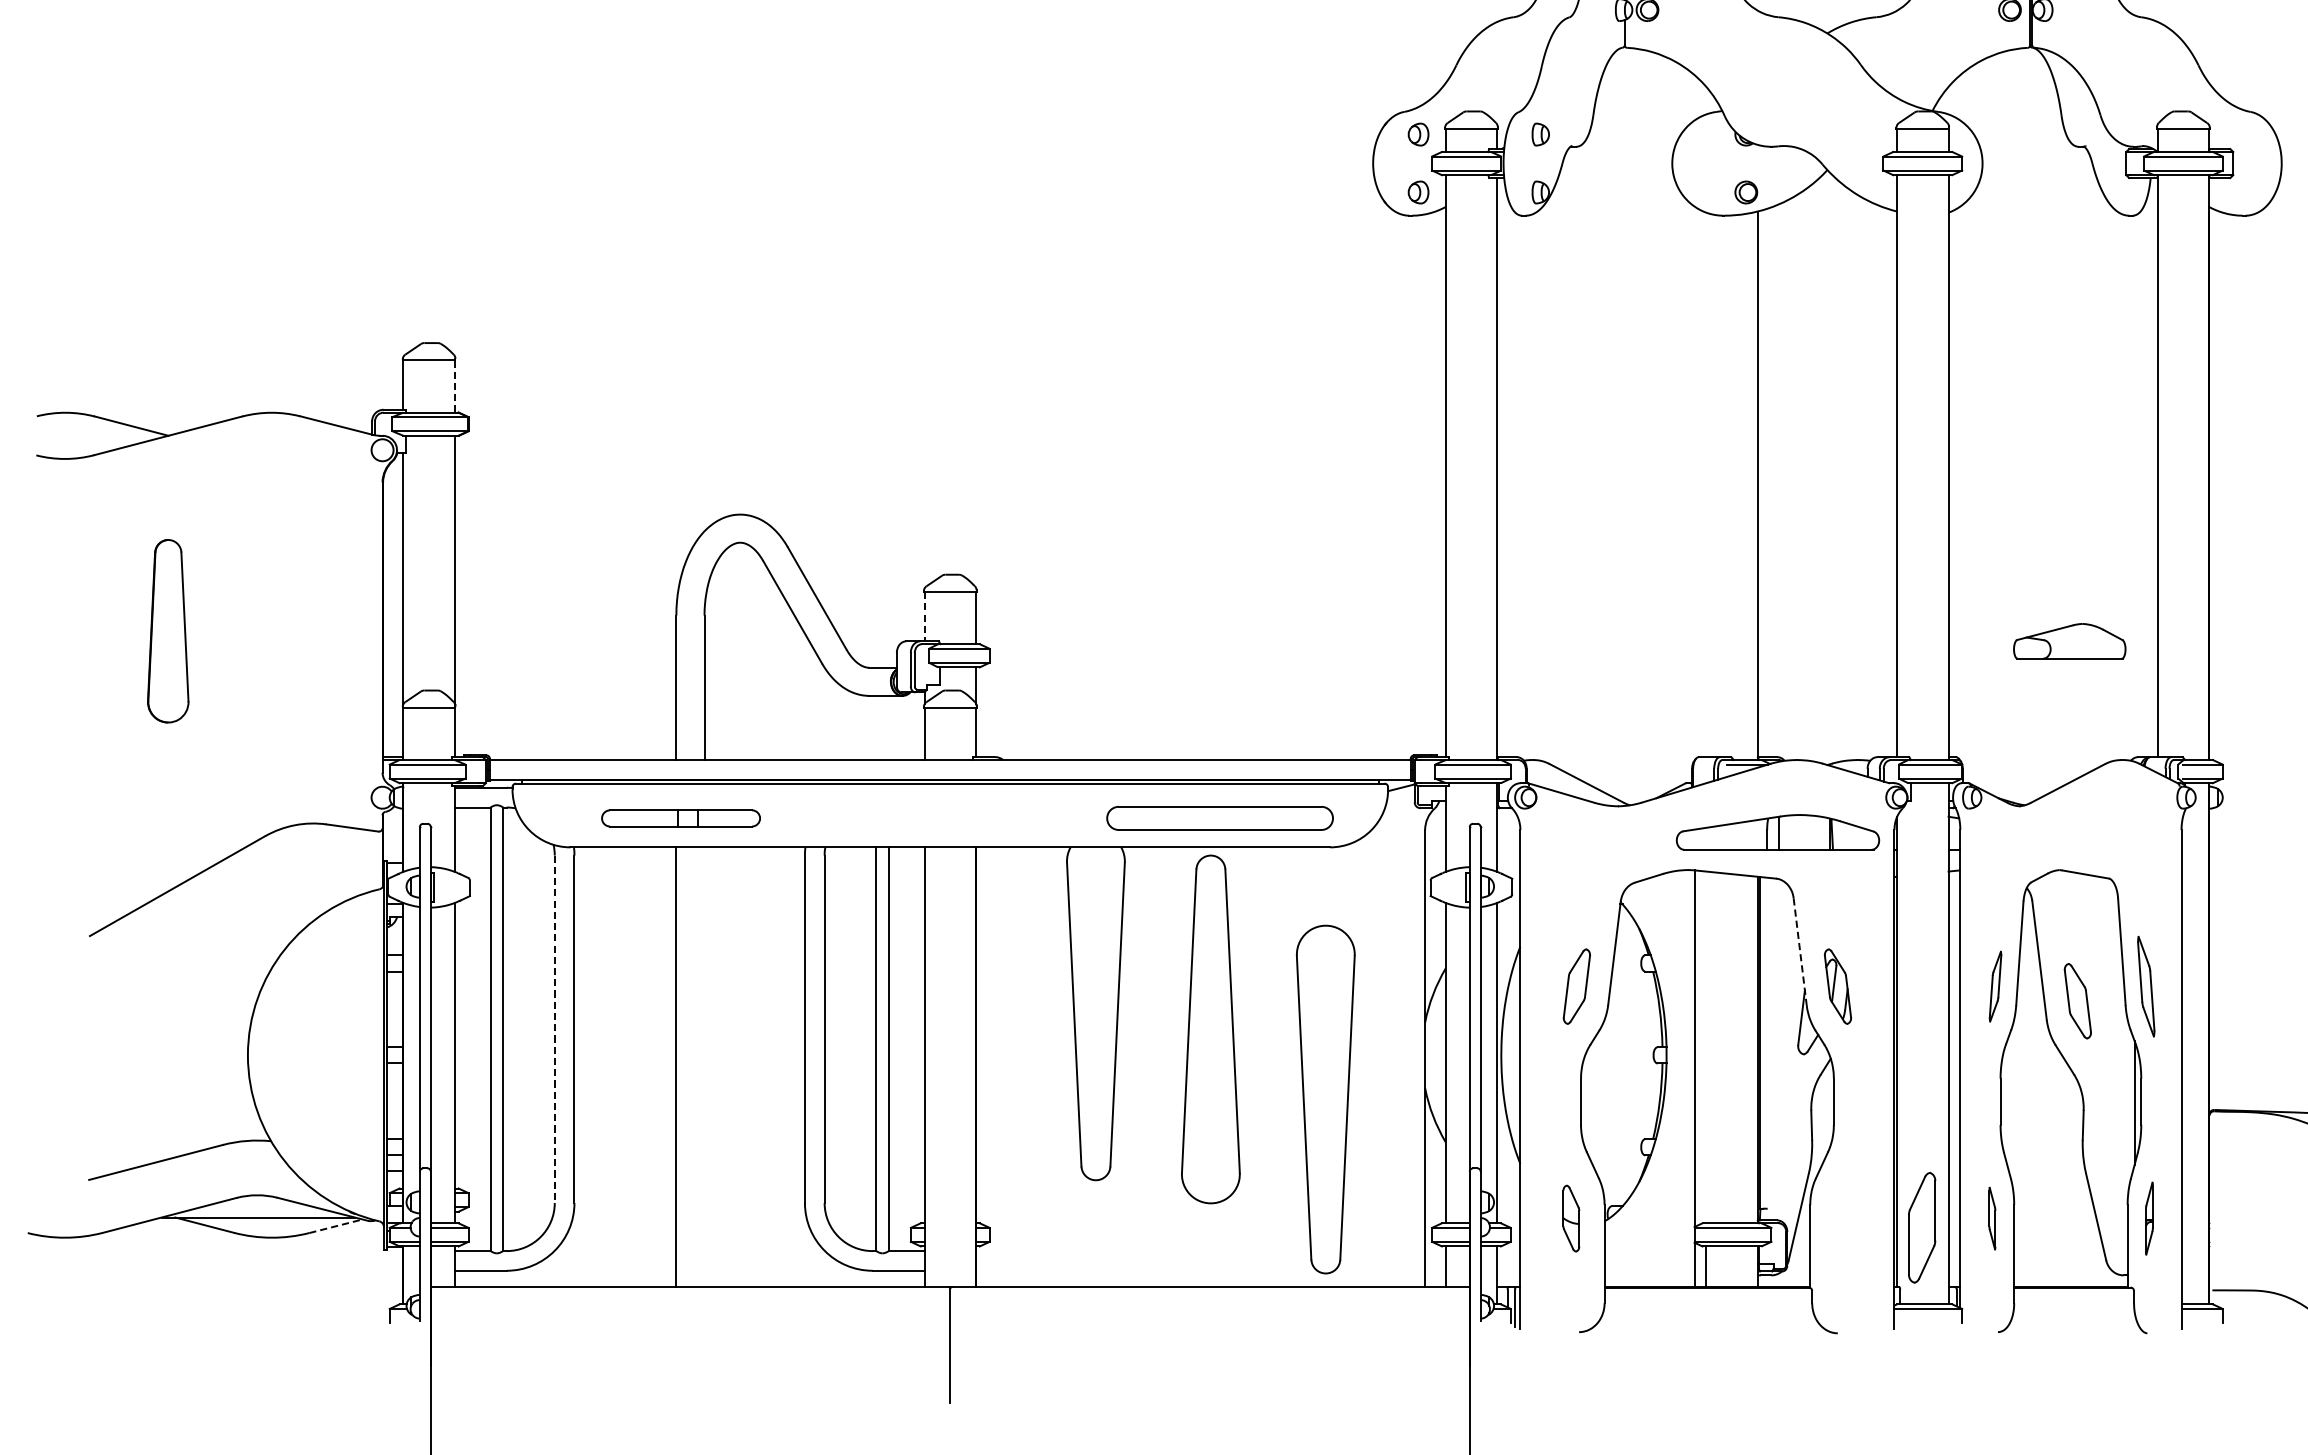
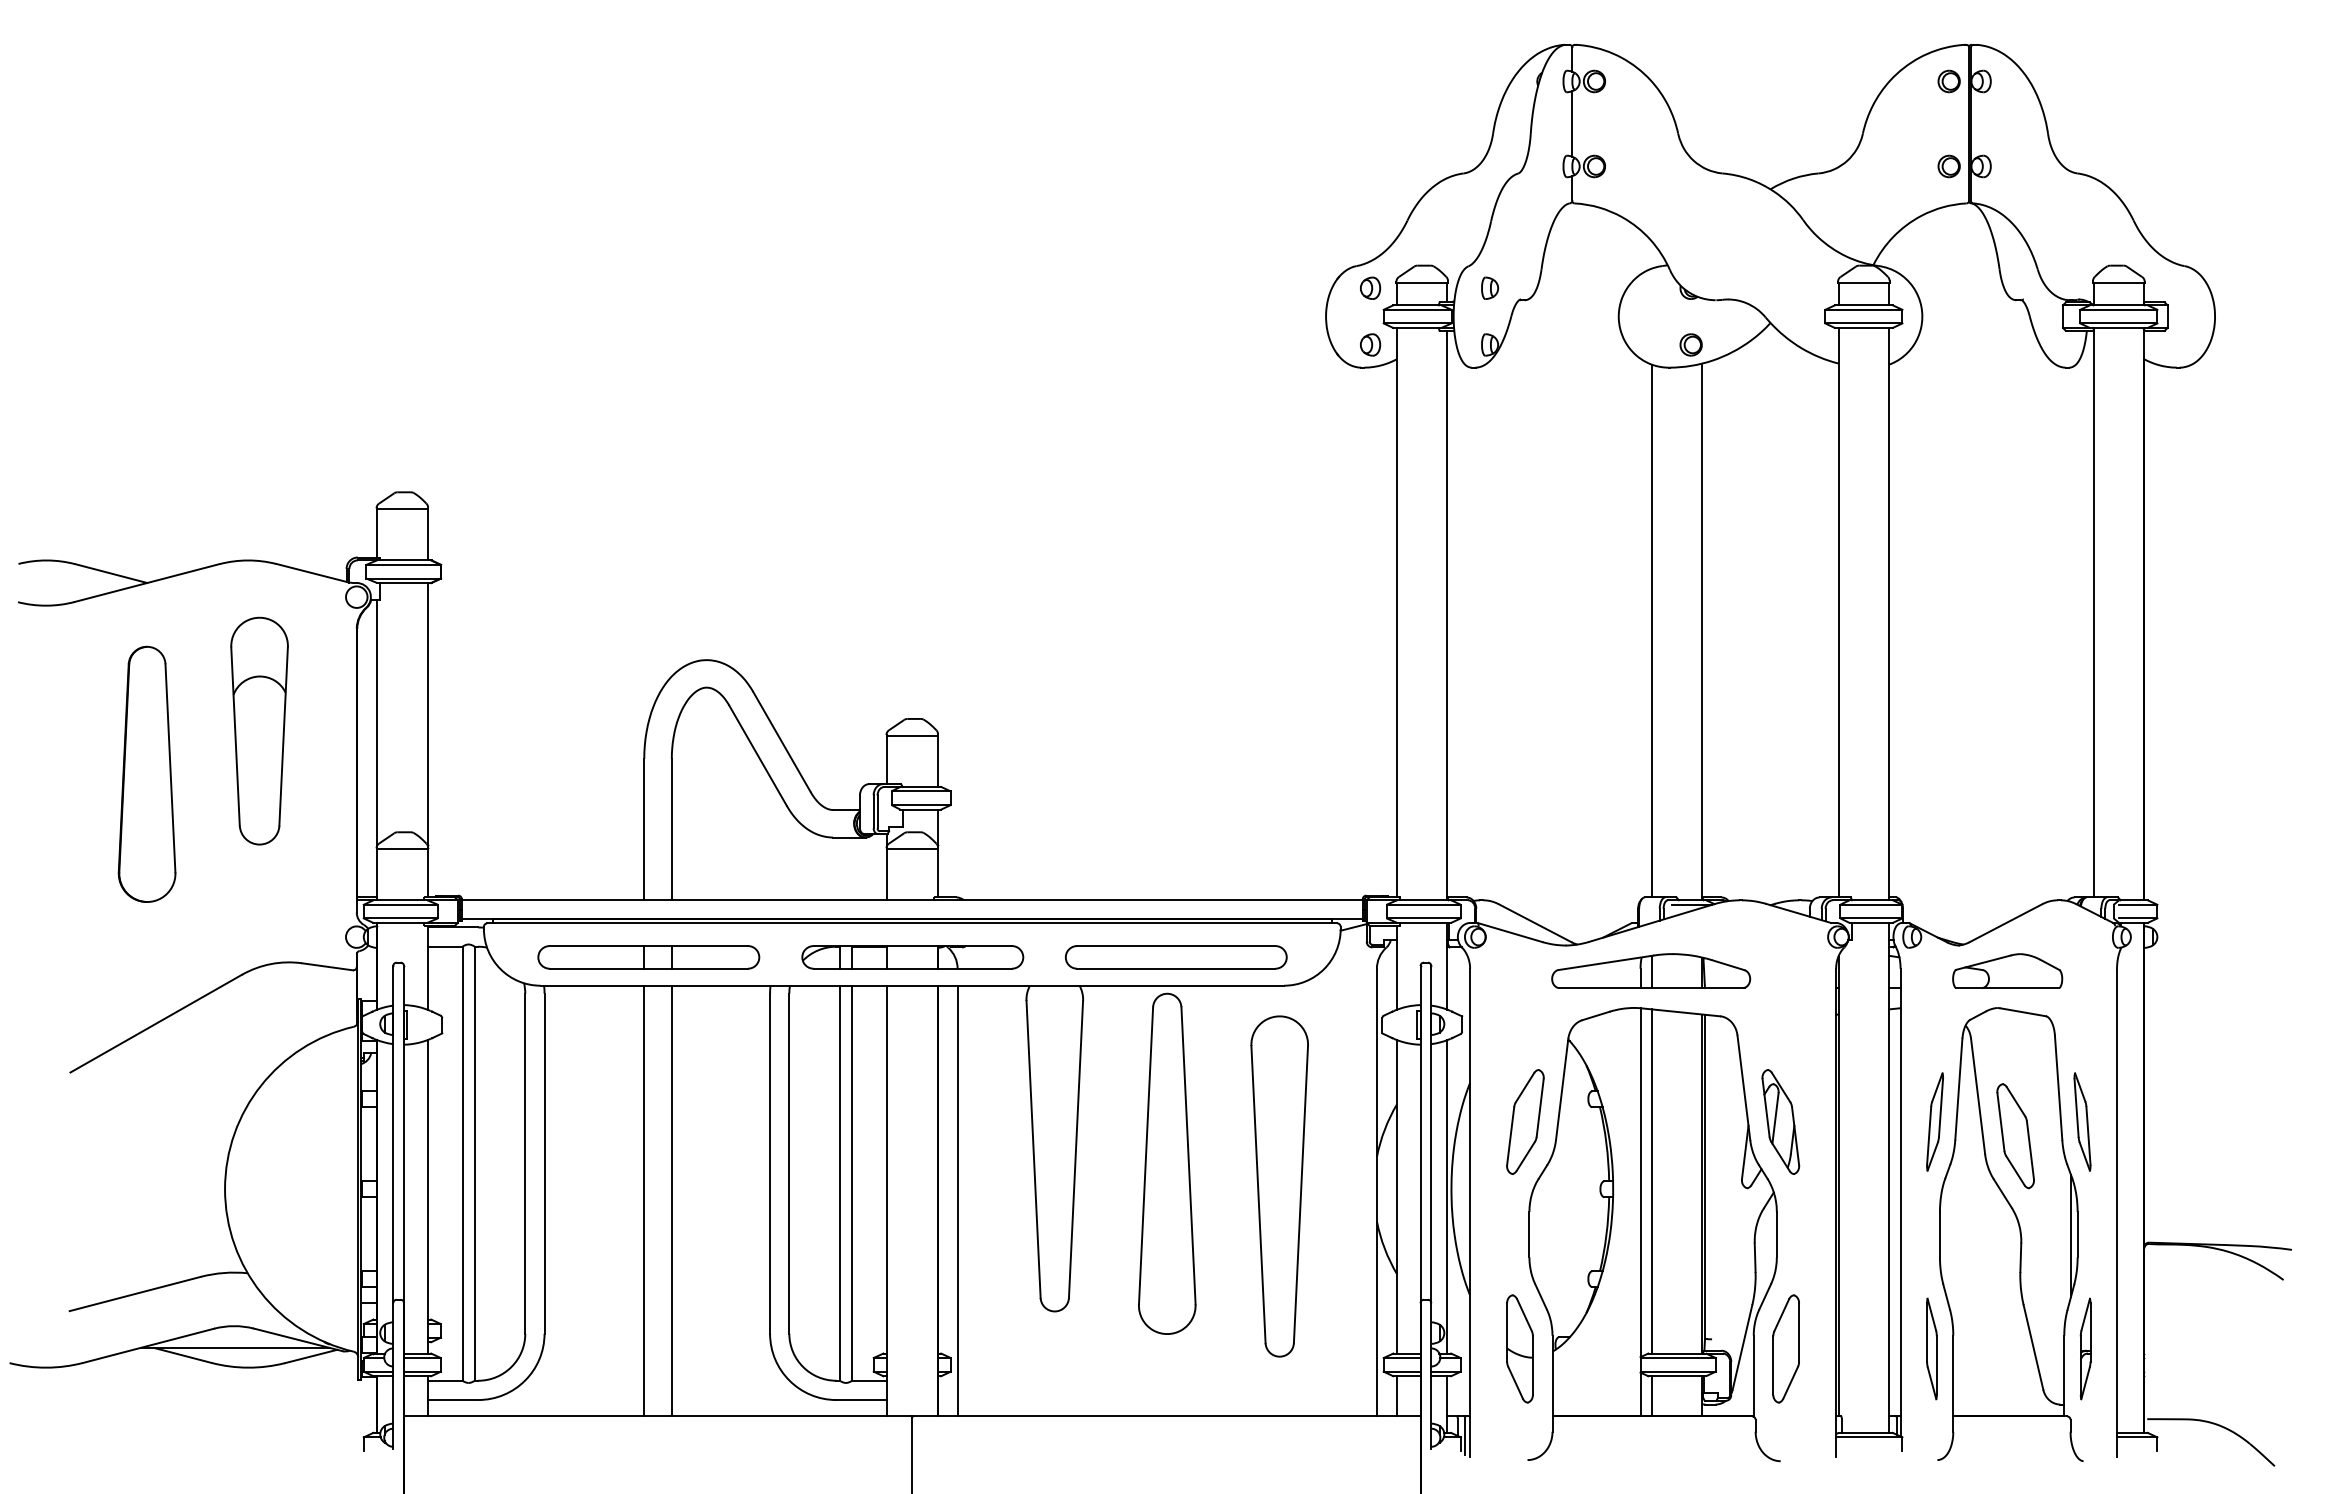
line: (454, 386) -> (427, 534), dashed -> solid
line: (1706, 484) -> (1652, 630), added
part: (283, 586) -> (259, 730), added
line: (924, 617) -> (887, 760), dashed -> solid
part: (167, 630) -> (146, 773), size x1.43
part: (2069, 640) -> (2007, 970), moved
part: (680, 818) -> (648, 957), size x1.43
part: (950, 818) -> (912, 957), added
part: (1778, 831) -> (1651, 970), moved
line: (1799, 951) -> (1743, 1087), dashed -> solid
part: (1576, 986) -> (1525, 1121), size x1.43
part: (1837, 986) -> (1780, 1121), size x1.43
part: (1994, 986) -> (1934, 1121), size x1.43
part: (2077, 1001) -> (2015, 1136), size x1.43
line: (554, 1029) -> (525, 1163), dashed -> solid
line: (1706, 1047) -> (1652, 1181), added
line: (704, 1066) -> (671, 1200), added
line: (996, 1066) -> (957, 1200), added
part: (1325, 1099) -> (1279, 1186), moved
part: (1570, 1218) -> (1519, 1348), size x1.67
part: (1991, 1218) -> (1931, 1348), size x1.67
part: (2149, 1218) -> (2085, 1348), size x1.43
line: (336, 1226) -> (311, 1356), dashed -> solid
part: (1921, 1227) -> (1785, 1348), moved

